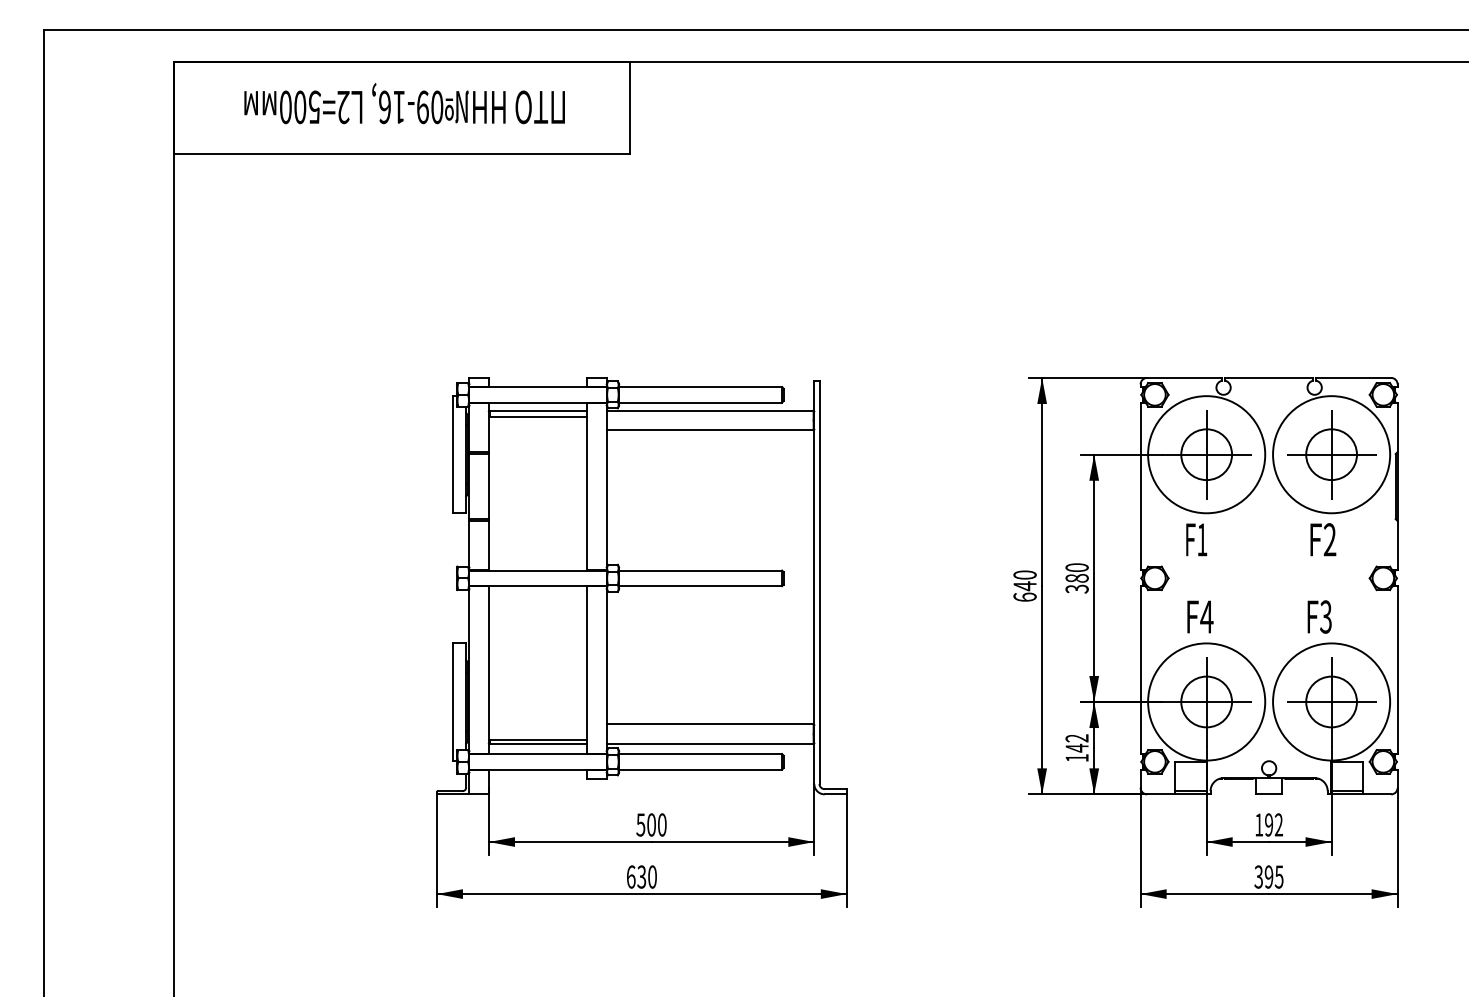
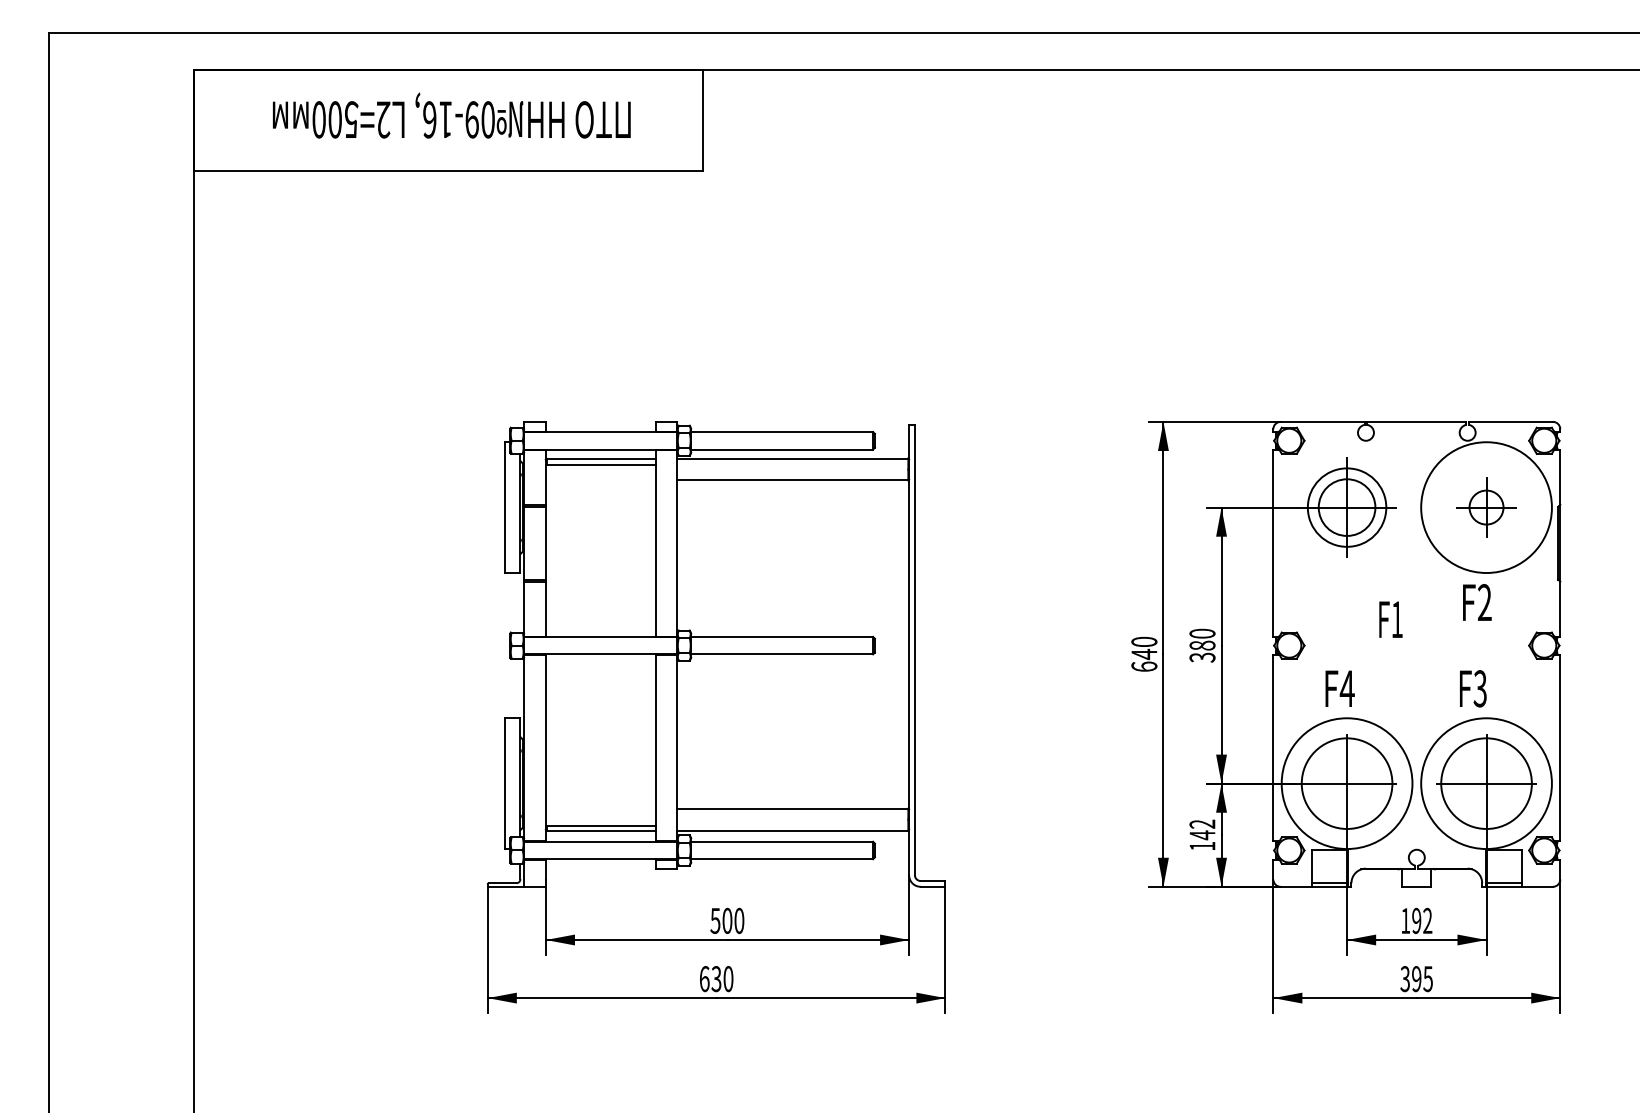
circle: (1206, 454) -> (1346, 507), size x0.6
part: (1331, 454) -> (1486, 507), size x0.6
text: (1196, 539) -> (1390, 619), moved
circle: (1206, 701) -> (1346, 783), size x1.6
circle: (1331, 701) -> (1486, 783), size x1.6

